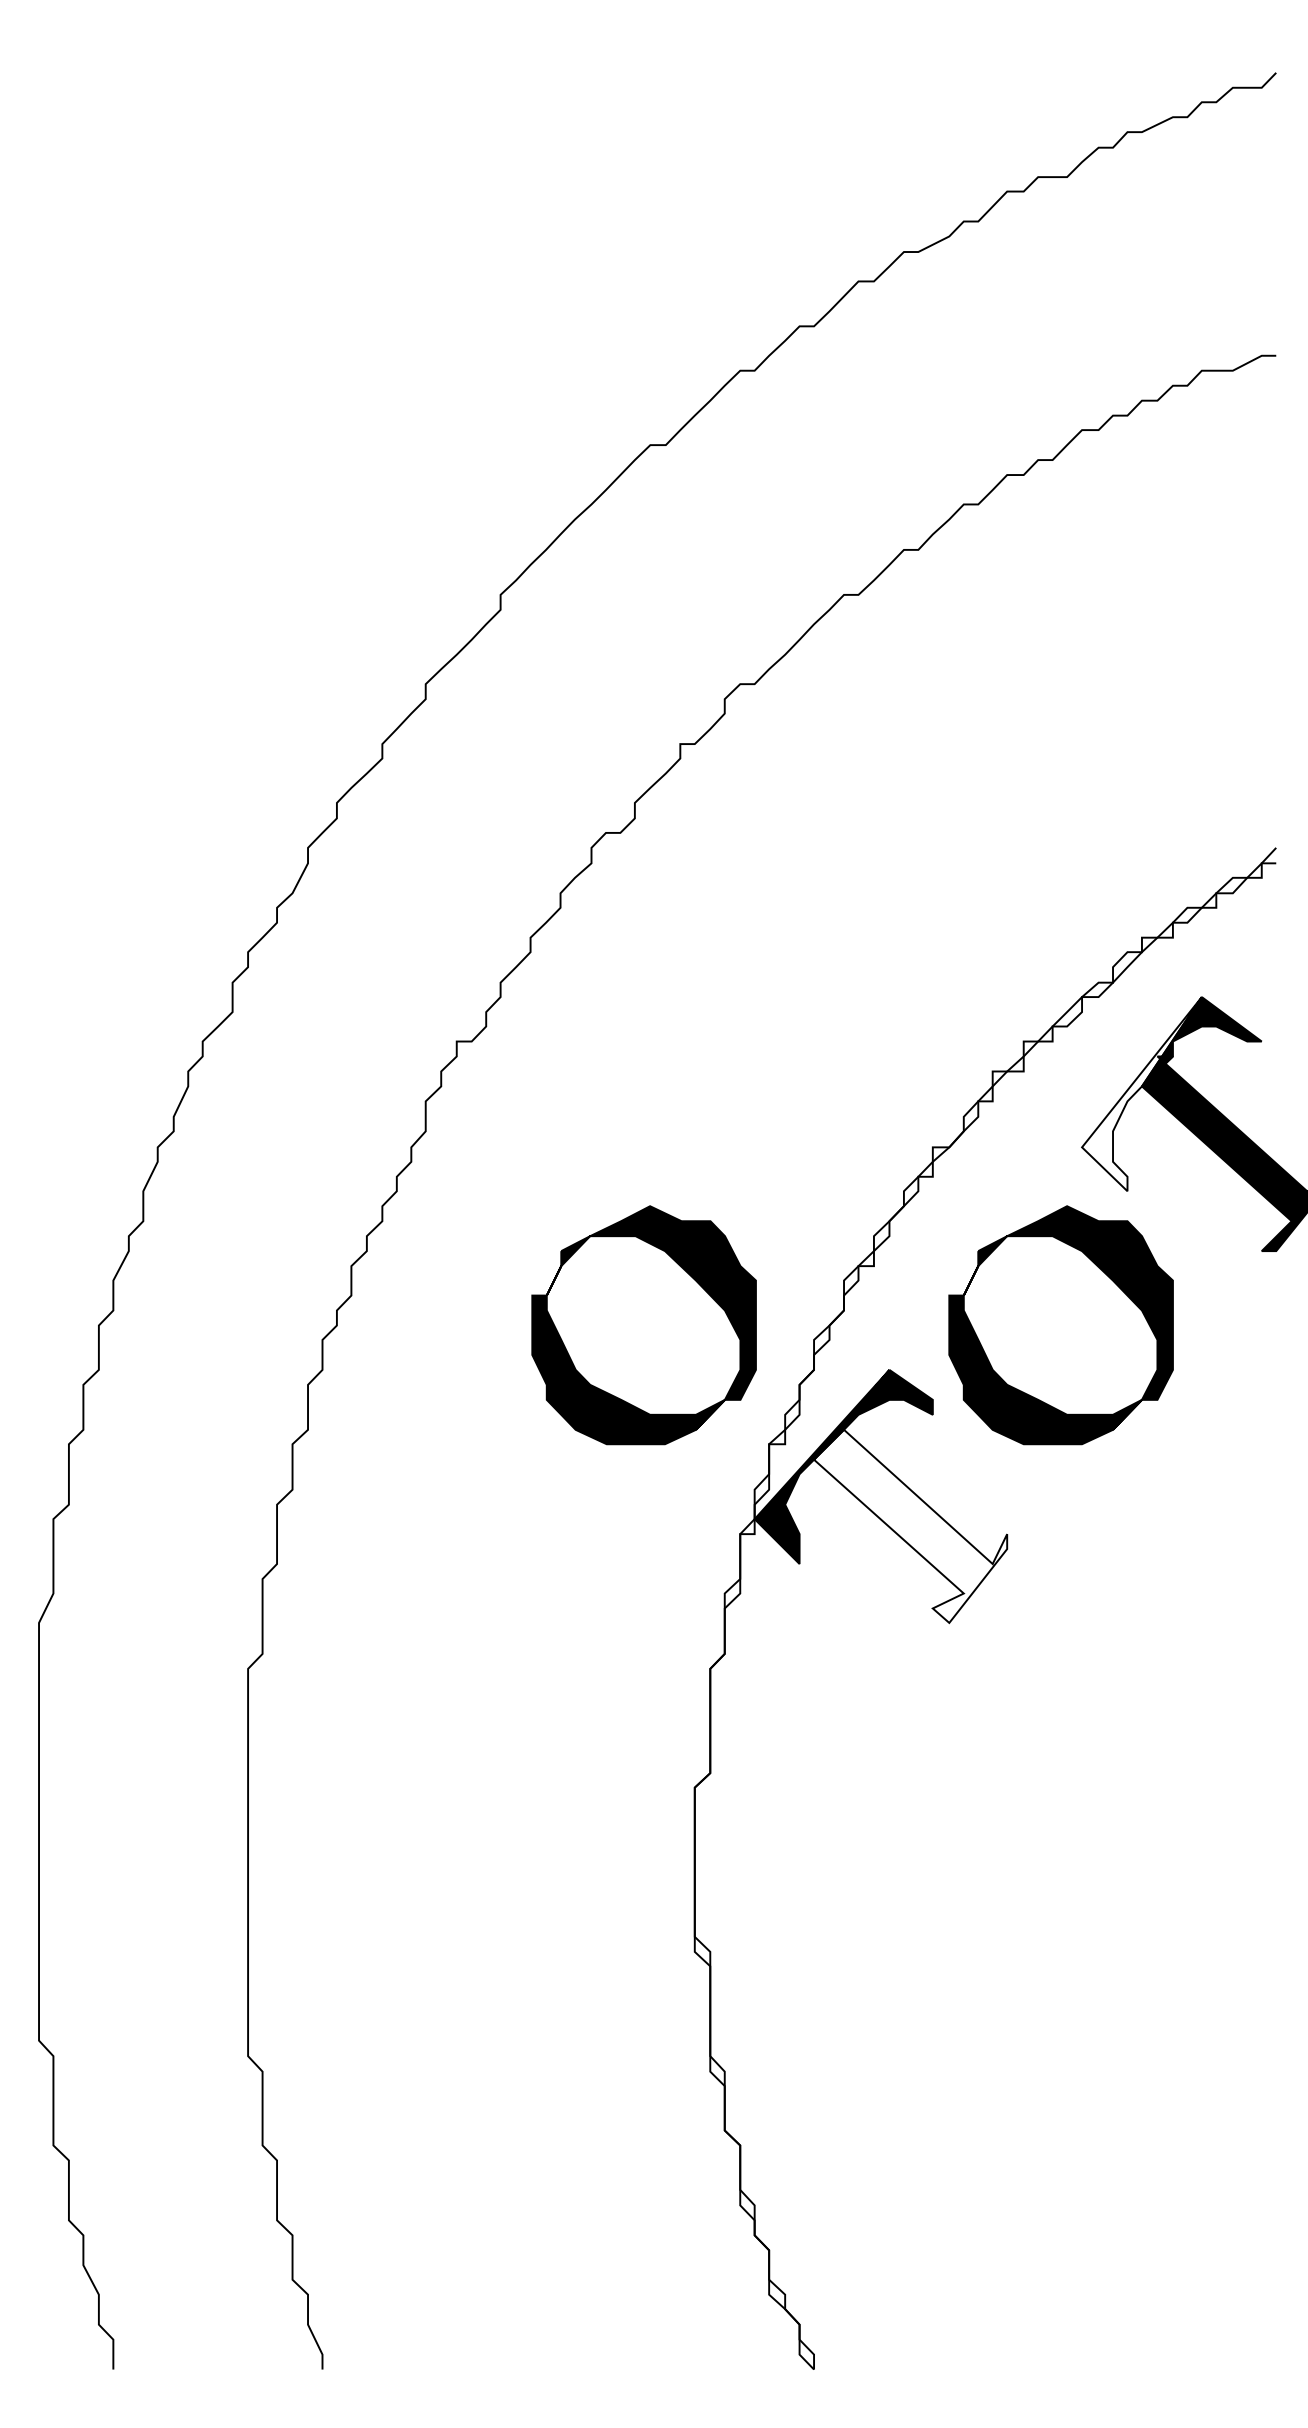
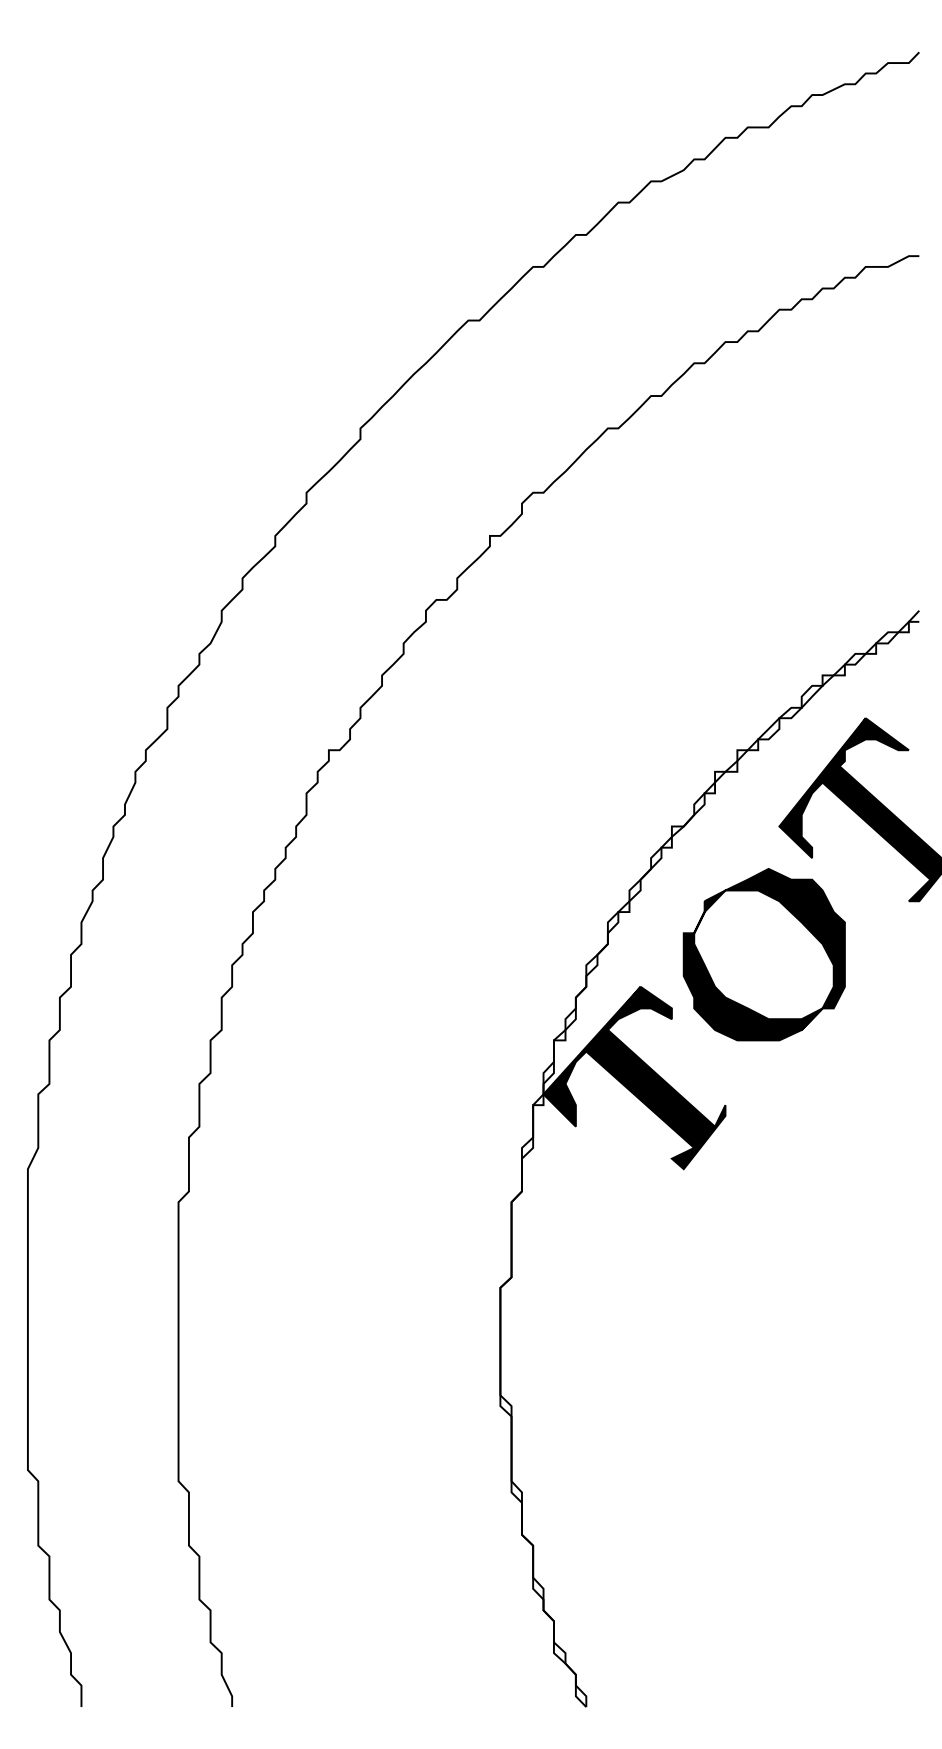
fill: (1141, 1094) -> (822, 788), added
part: (643, 1325) -> (463, 954), removed
fill: (910, 1525) -> (655, 1098), added

